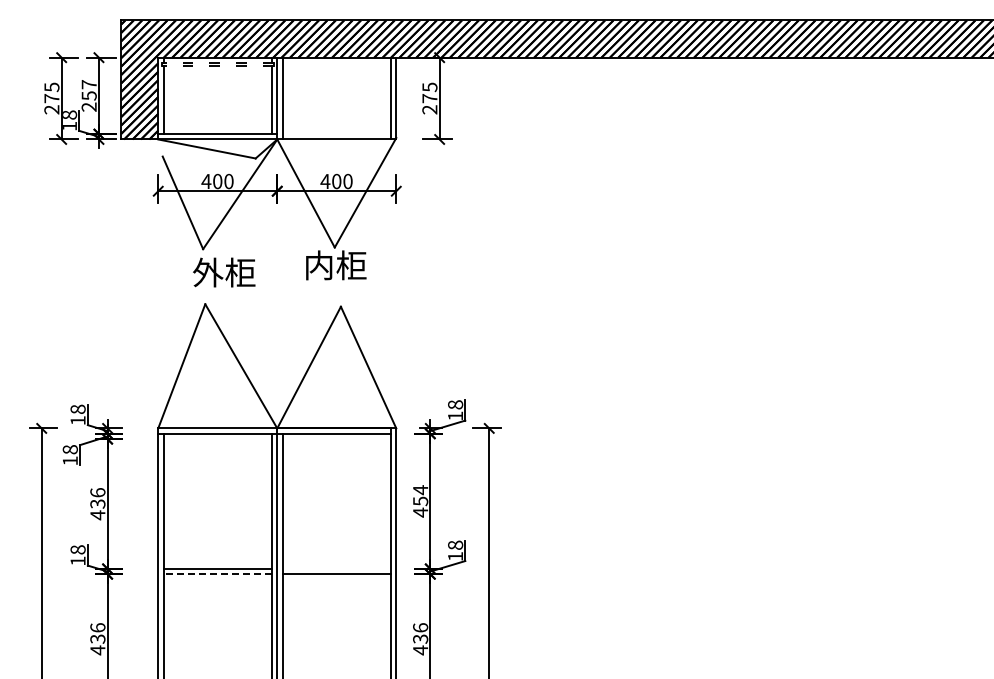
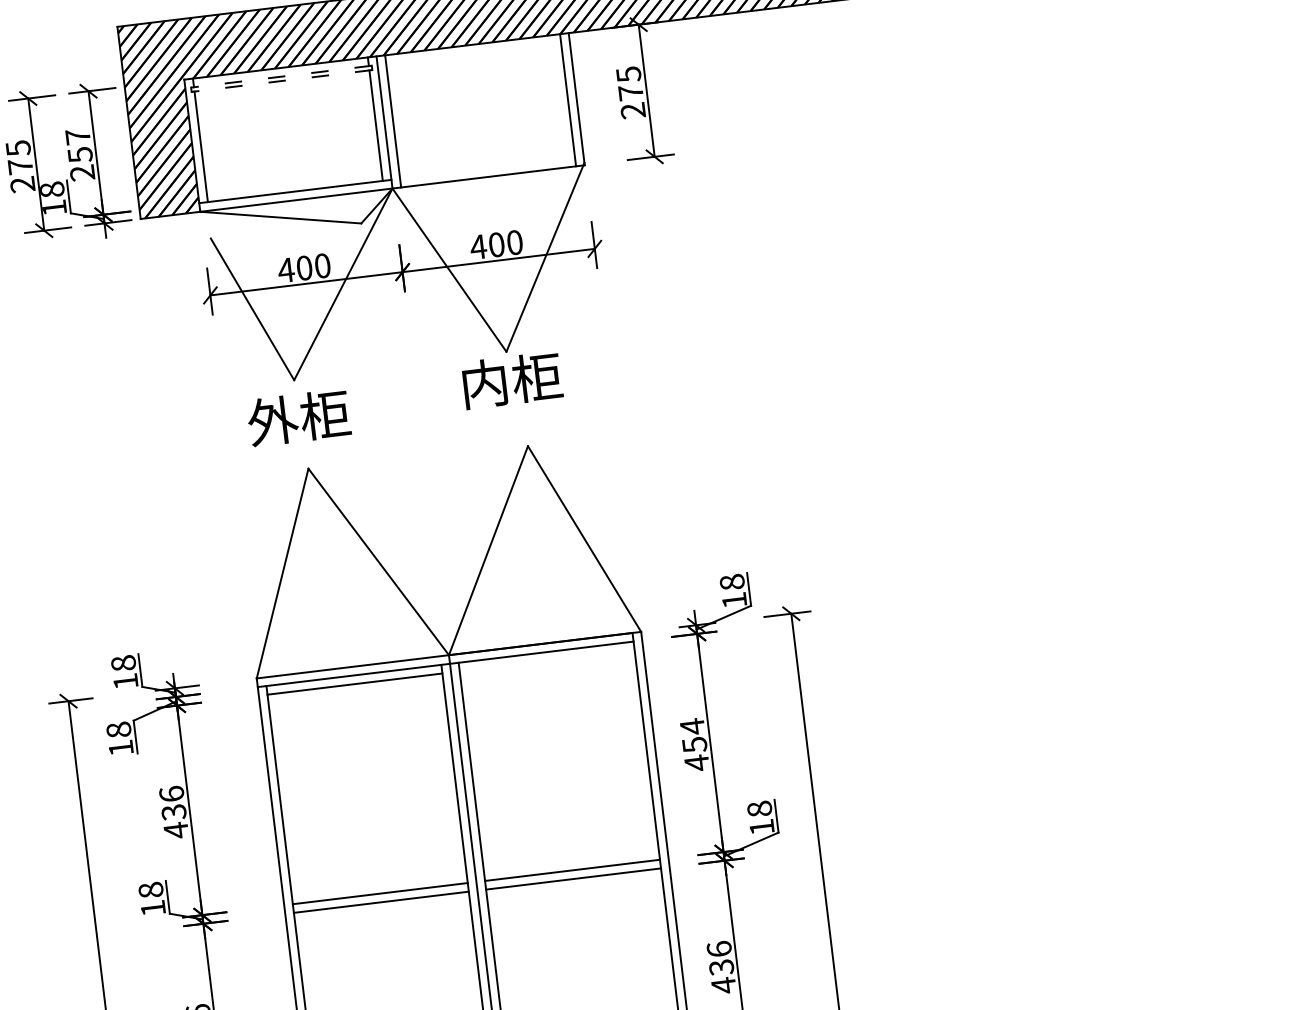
text: (224, 272) -> (299, 417), moved
line: (217, 439) -> (354, 684), added
line: (336, 568) -> (571, 869), added
line: (217, 574) -> (380, 902), dashed -> solid

